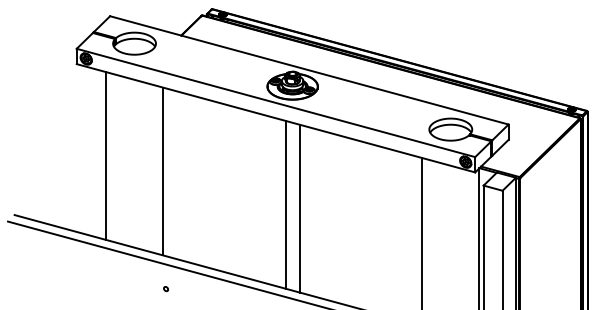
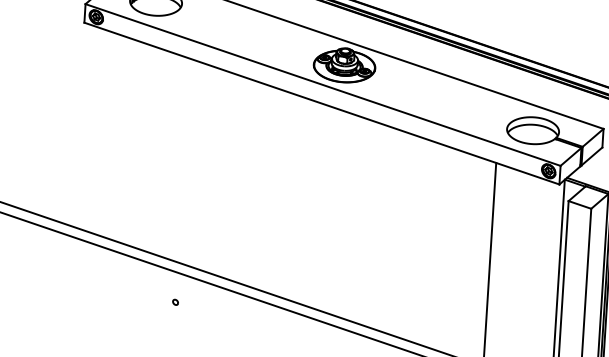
line: (105, 155) -> (112, 135), removed
line: (163, 171) -> (181, 159), removed
line: (285, 204) -> (326, 208), removed
line: (299, 208) -> (343, 214), removed

